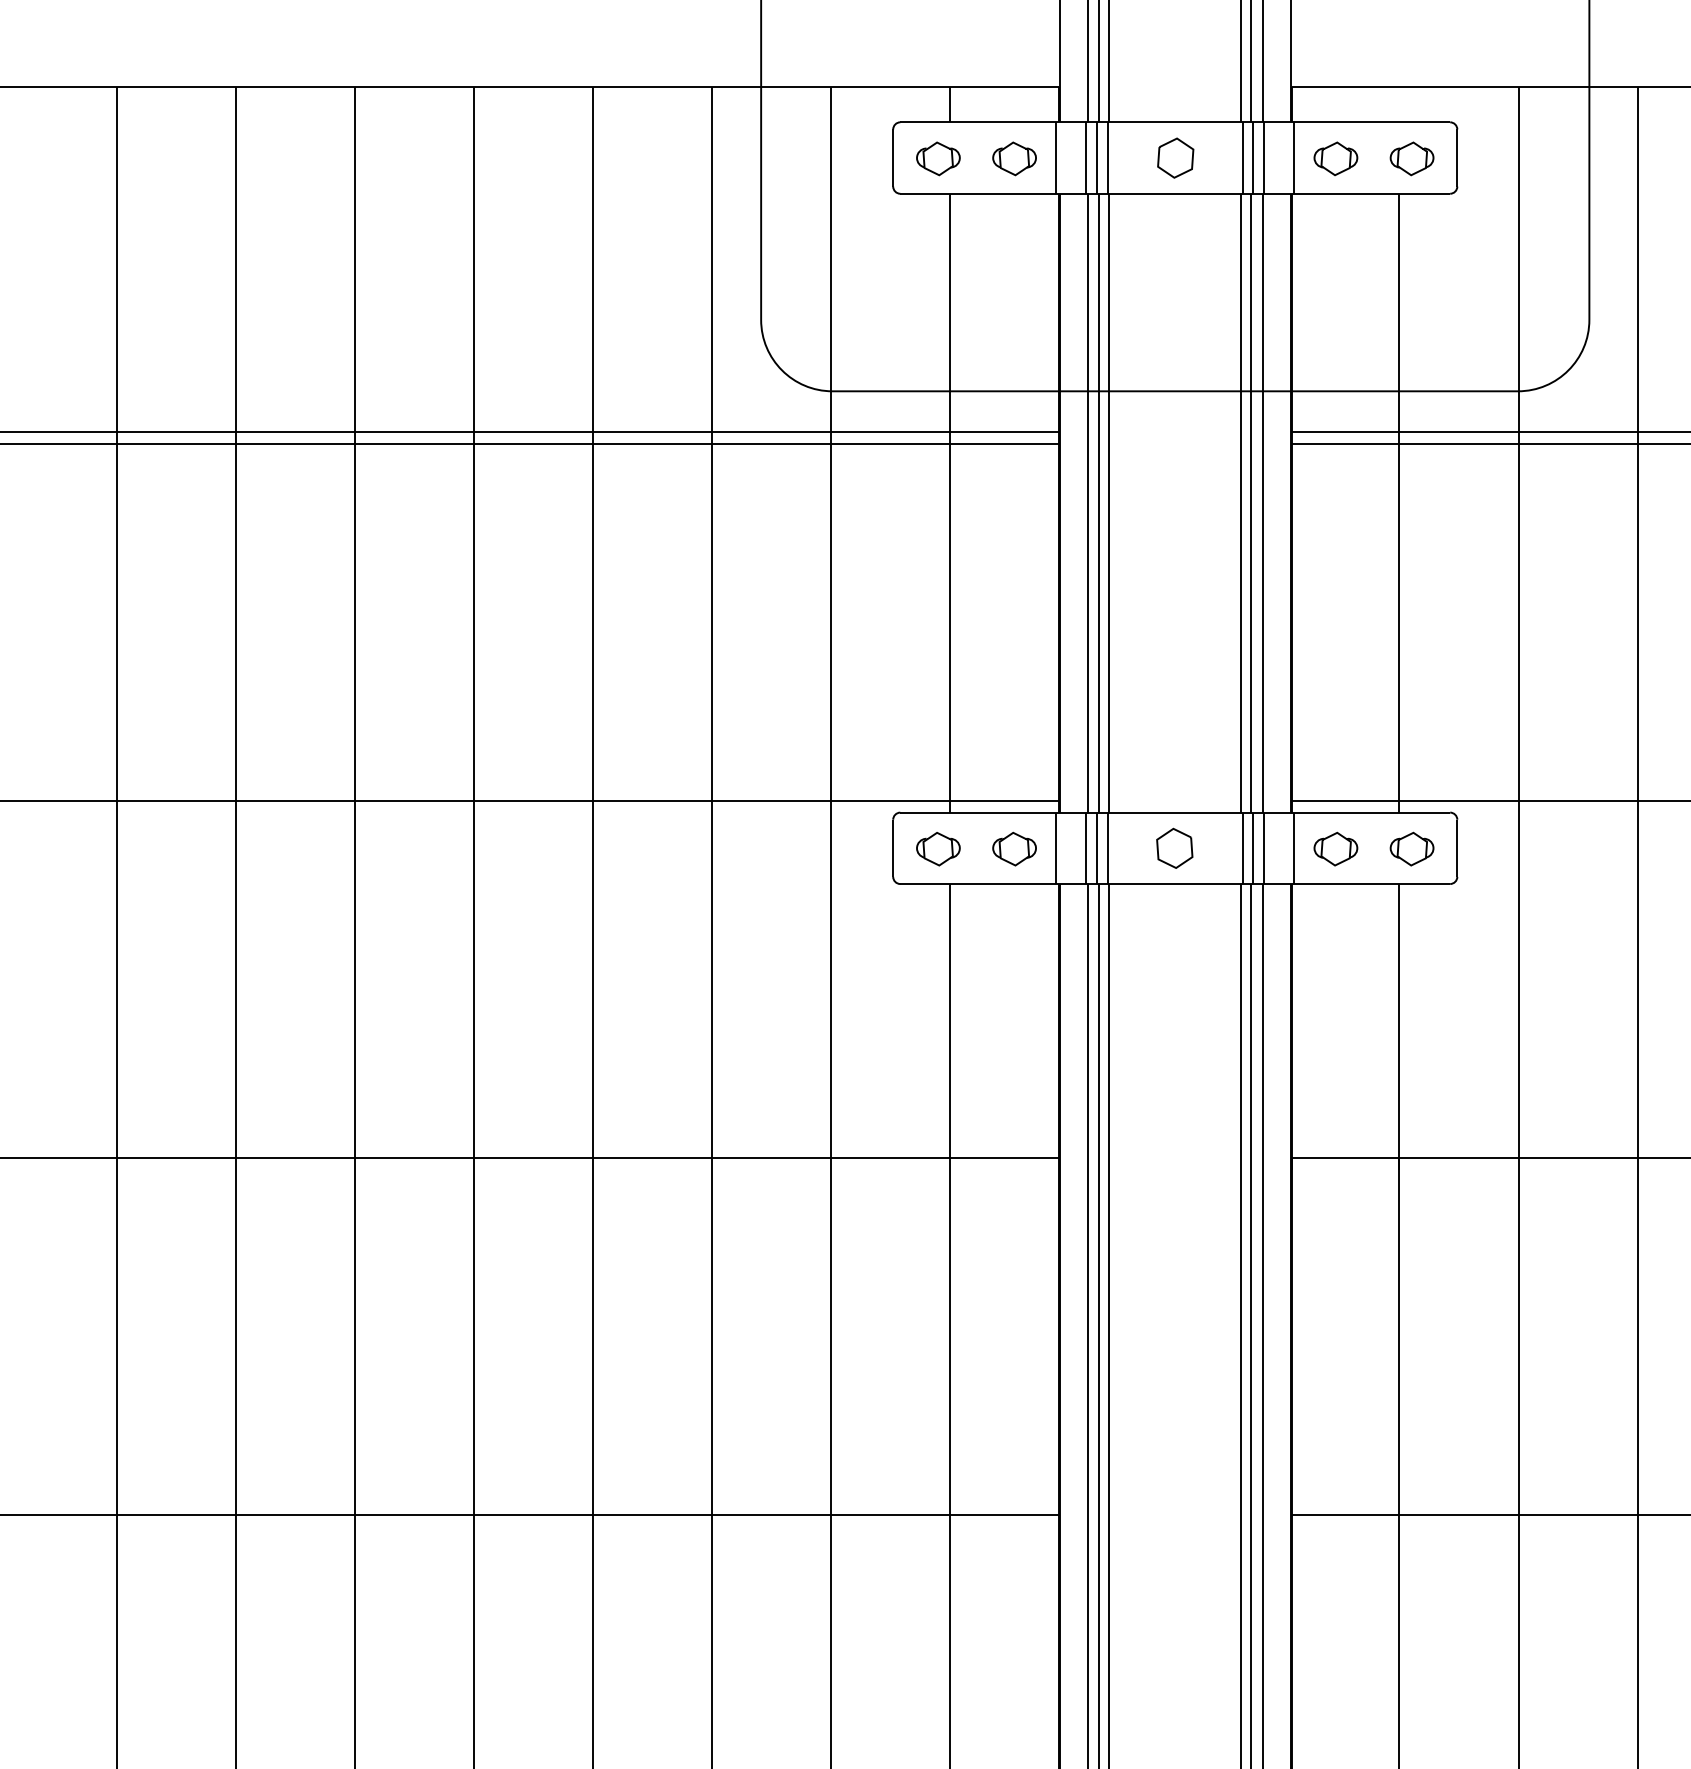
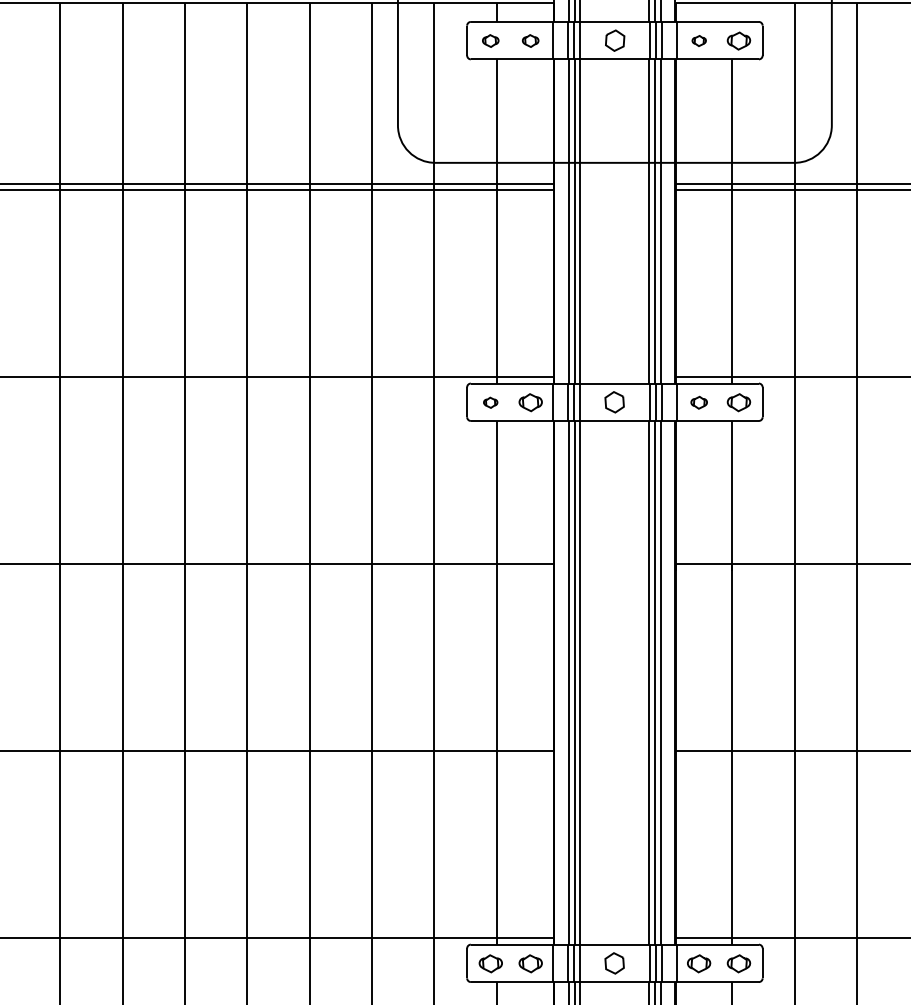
part: (937, 157) -> (490, 40), size x0.7
part: (1014, 157) -> (530, 40), size x0.7
part: (1336, 157) -> (699, 40), size x0.6
part: (937, 848) -> (490, 402), size x0.6
part: (1336, 848) -> (699, 402), size x0.7

